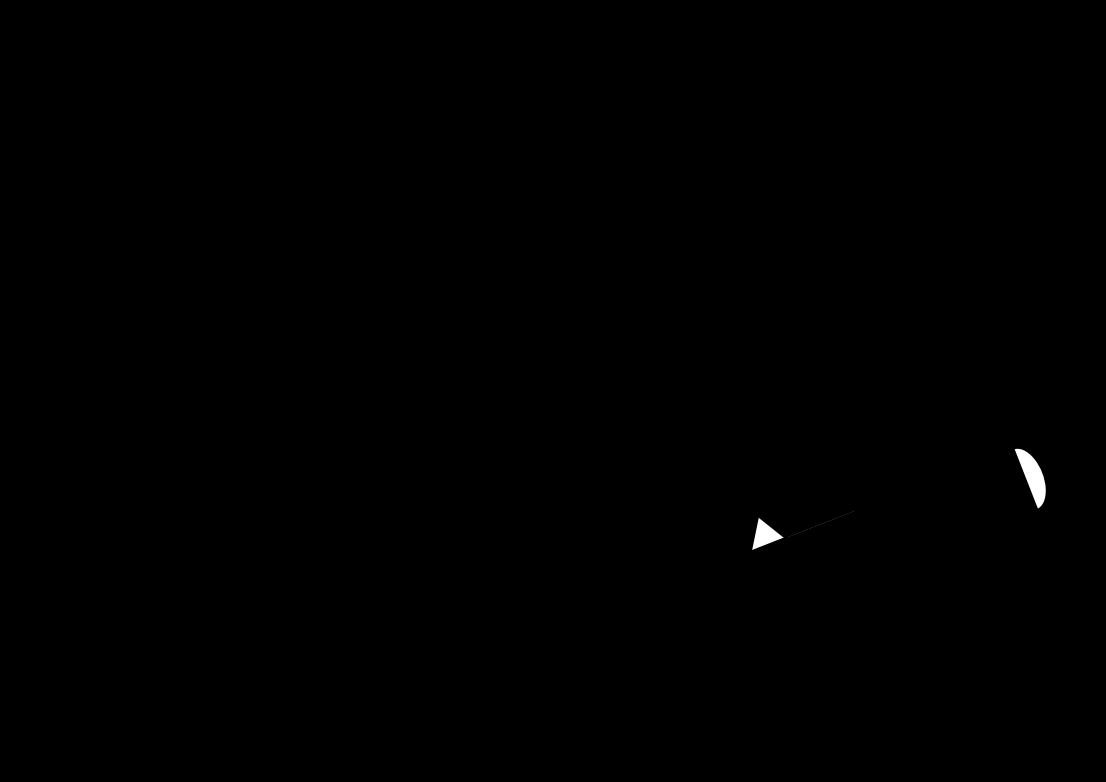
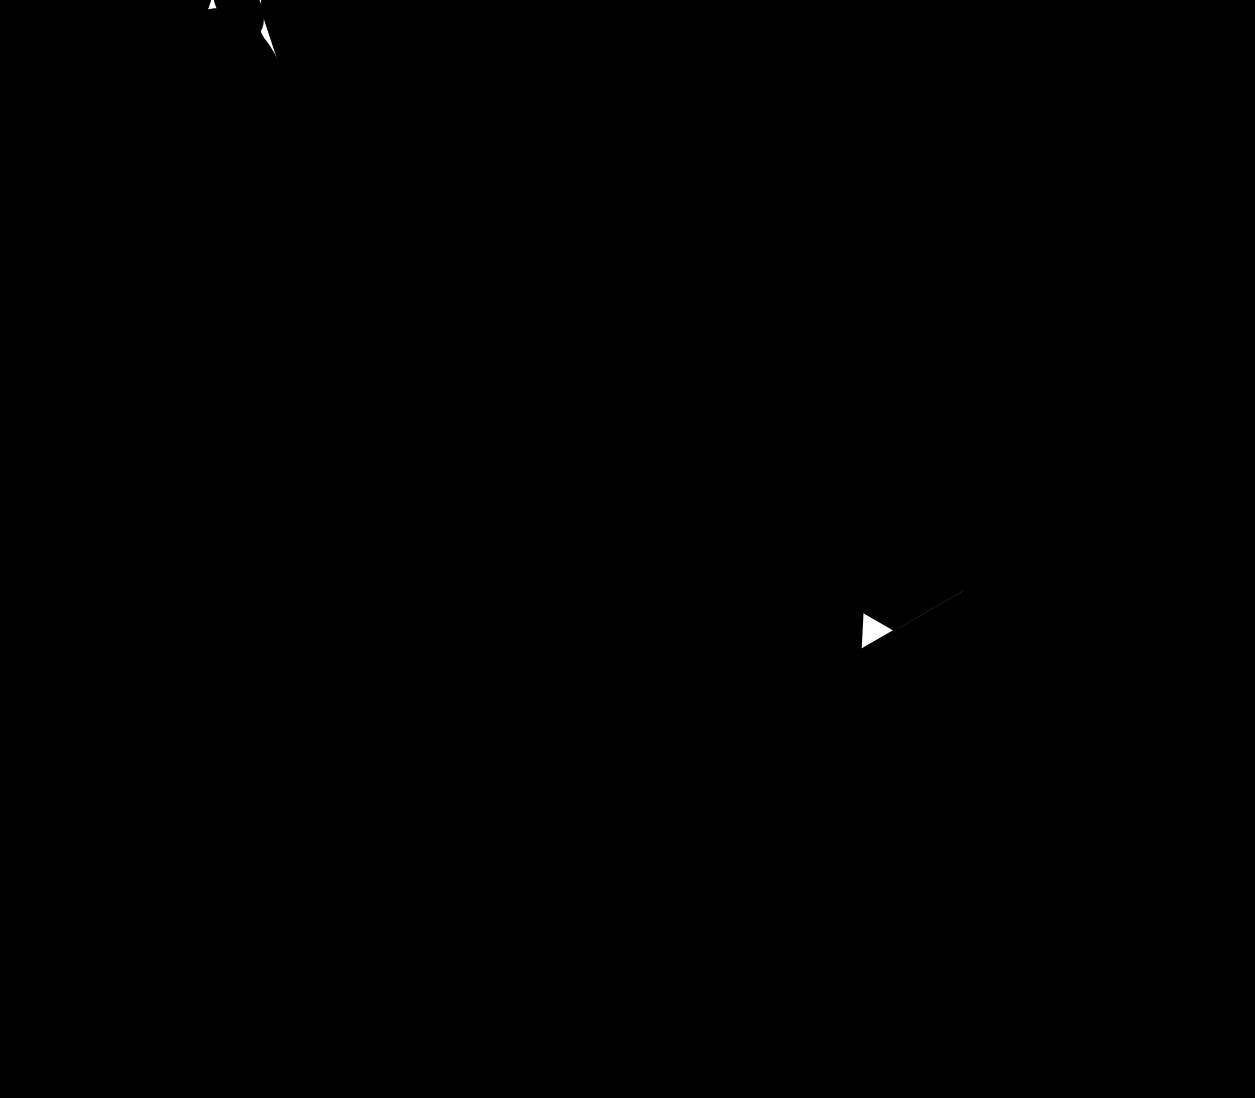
fill: (1028, 478) -> (1140, 529), added

